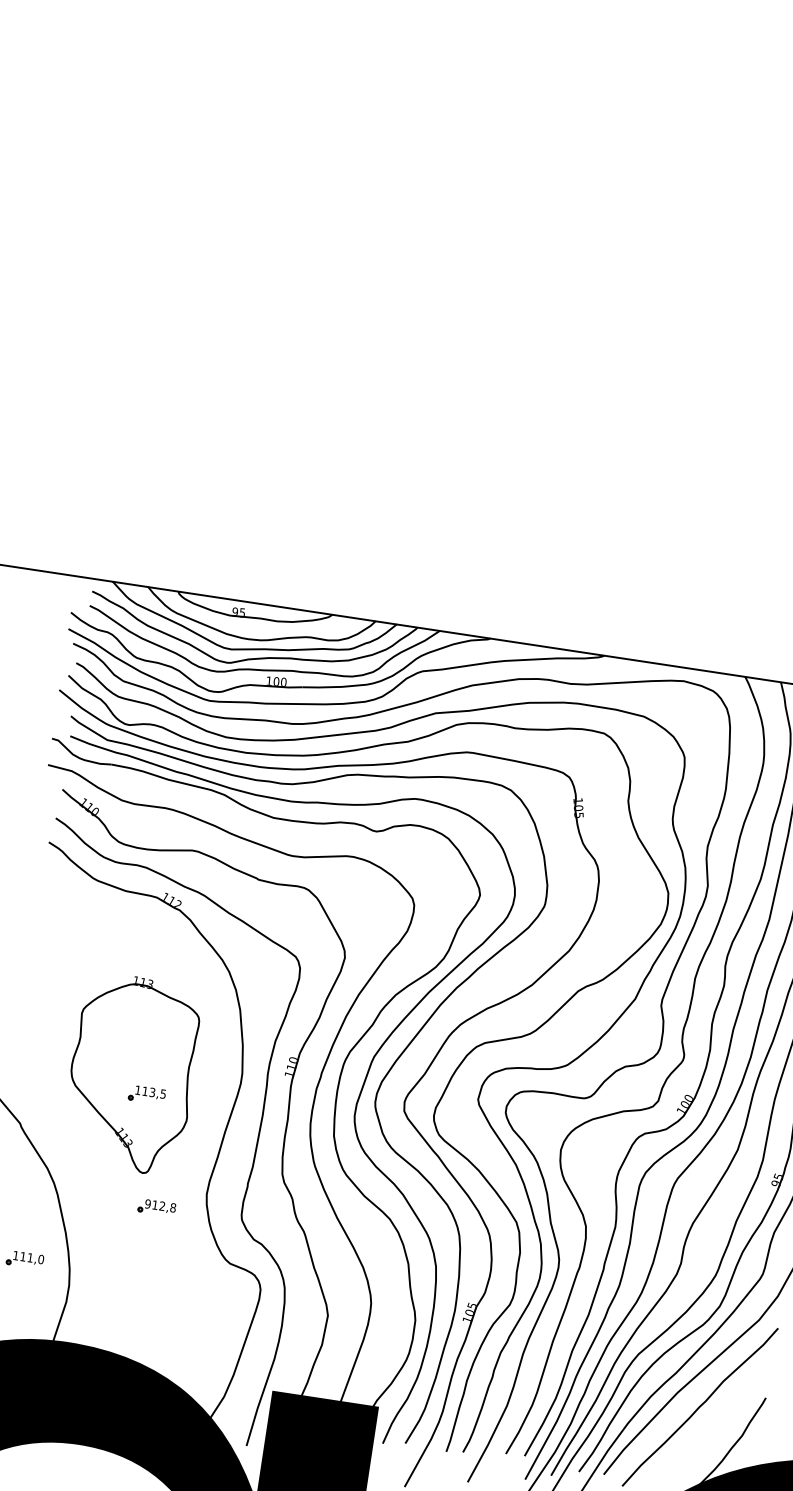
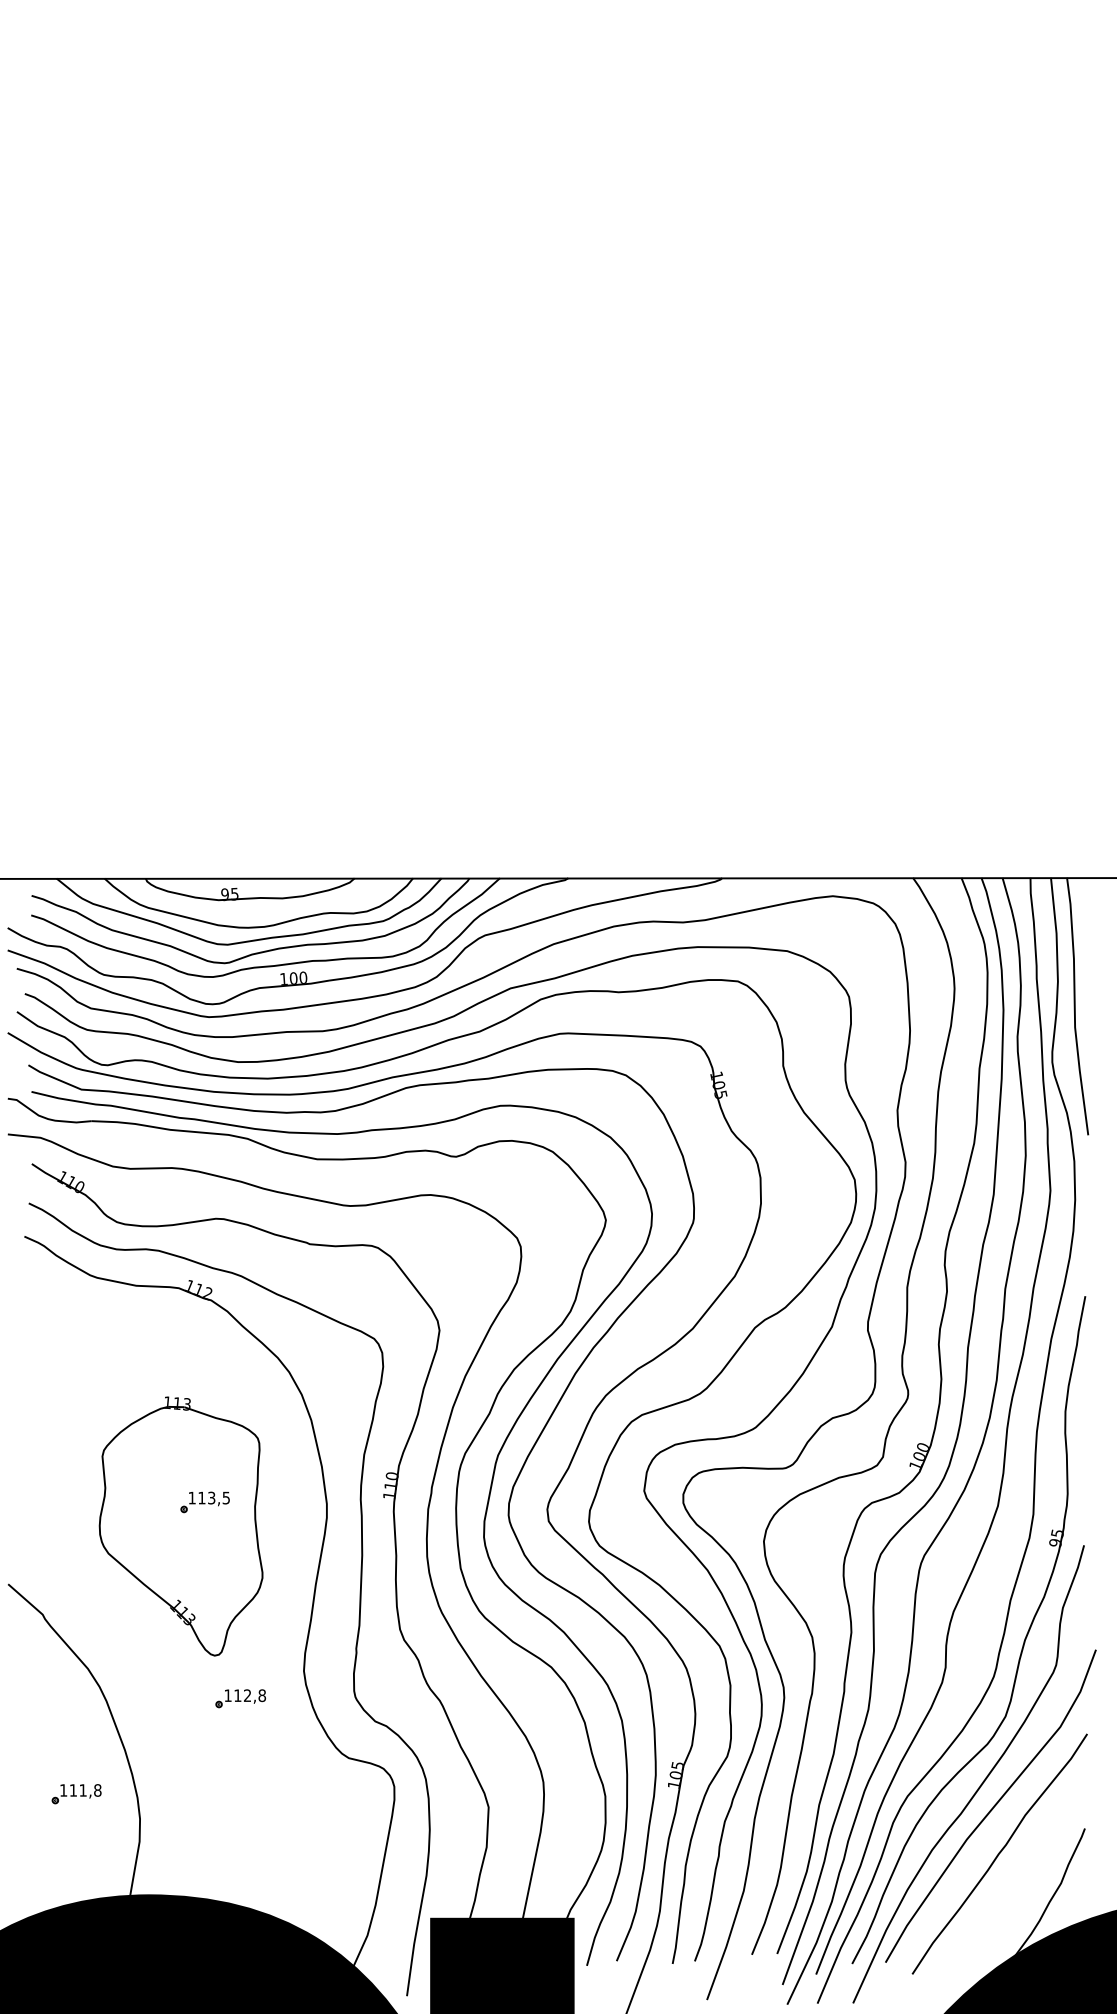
part: (146, 1094) -> (204, 1502), moved
text: (147, 1203) -> (227, 1695), 912,8 -> 112,8
text: (40, 1259) -> (97, 1790), 111,0 -> 111,8

